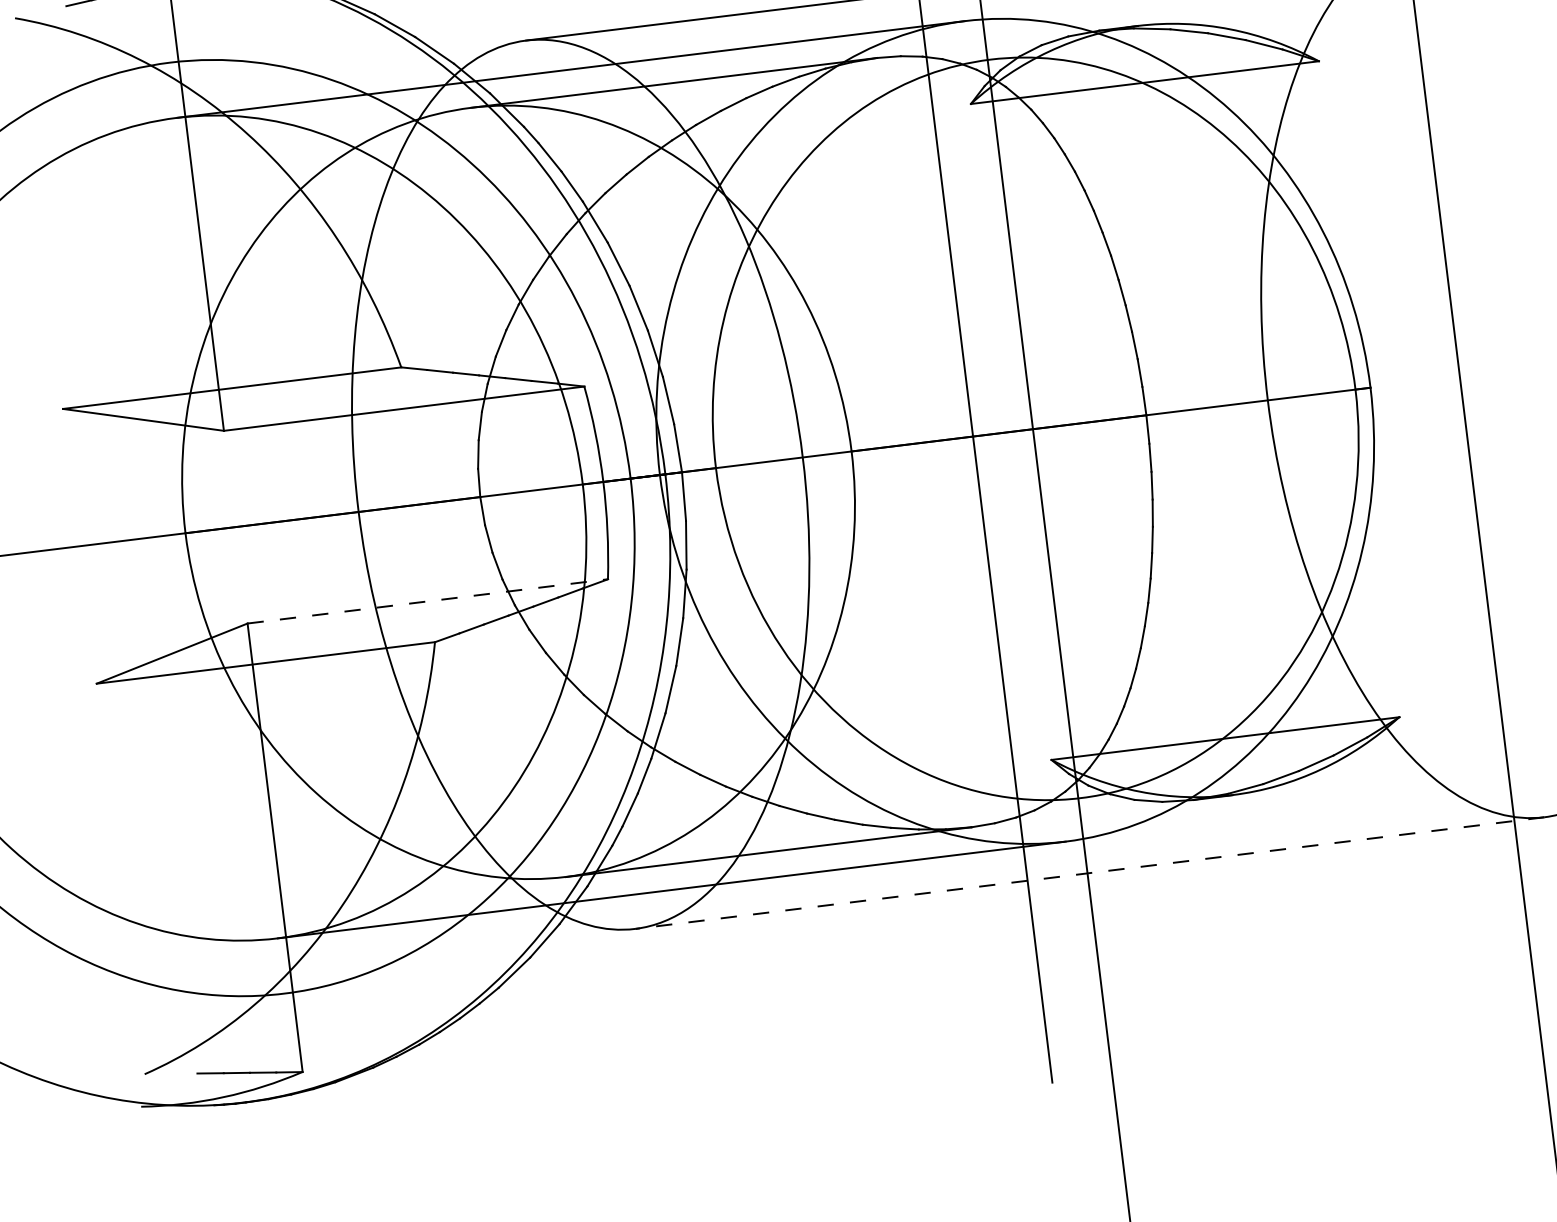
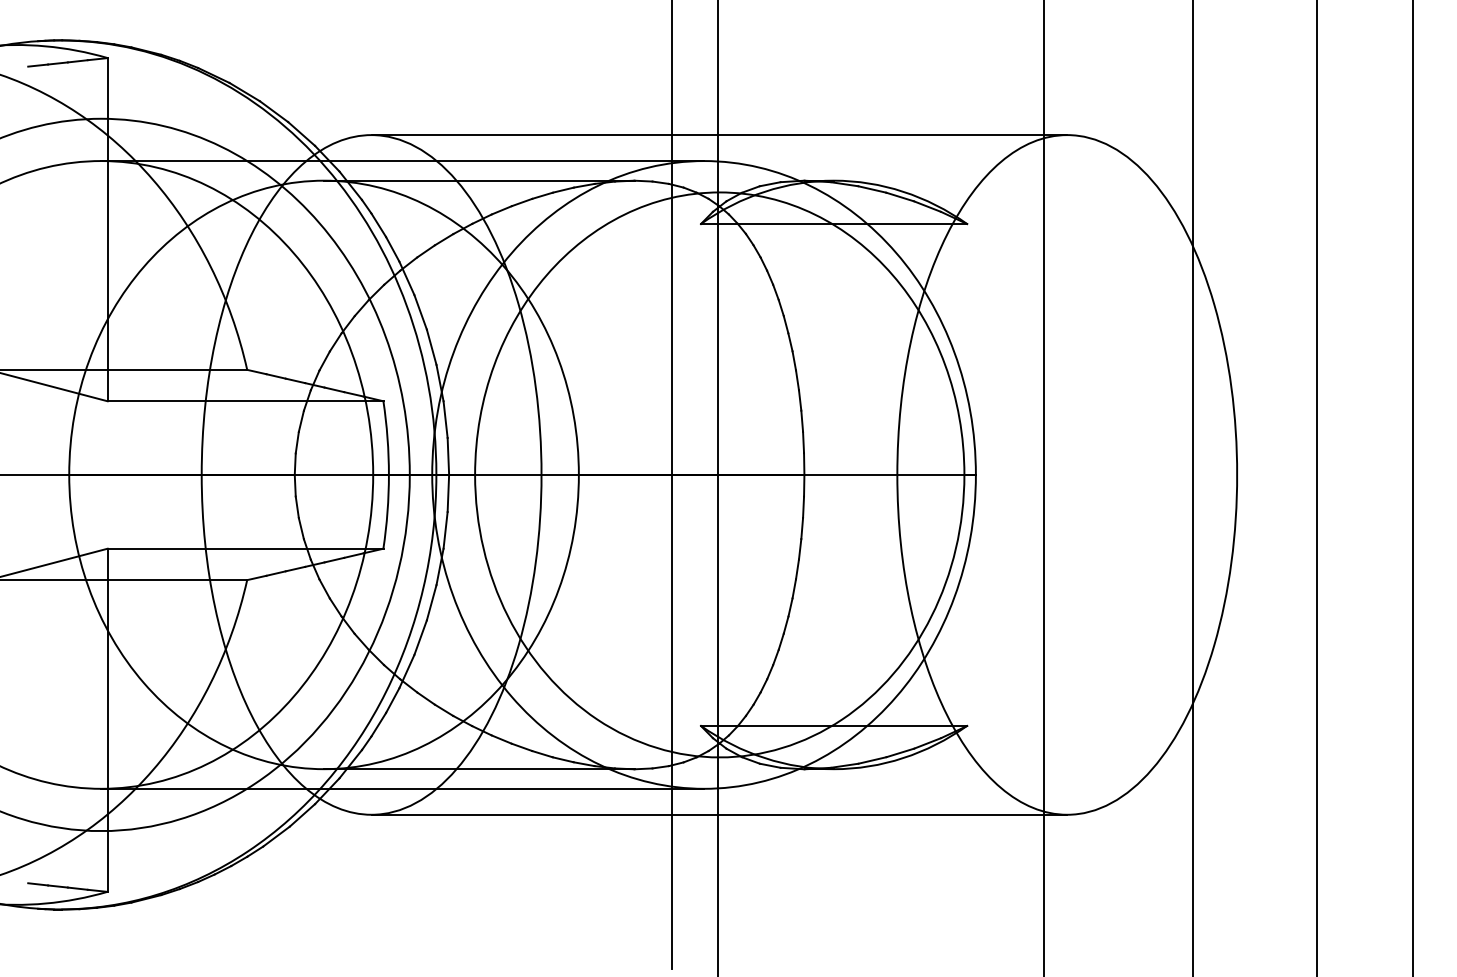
line: (427, 601) -> (245, 548), dashed -> solid
line: (1089, 872) -> (719, 814), dashed -> solid

